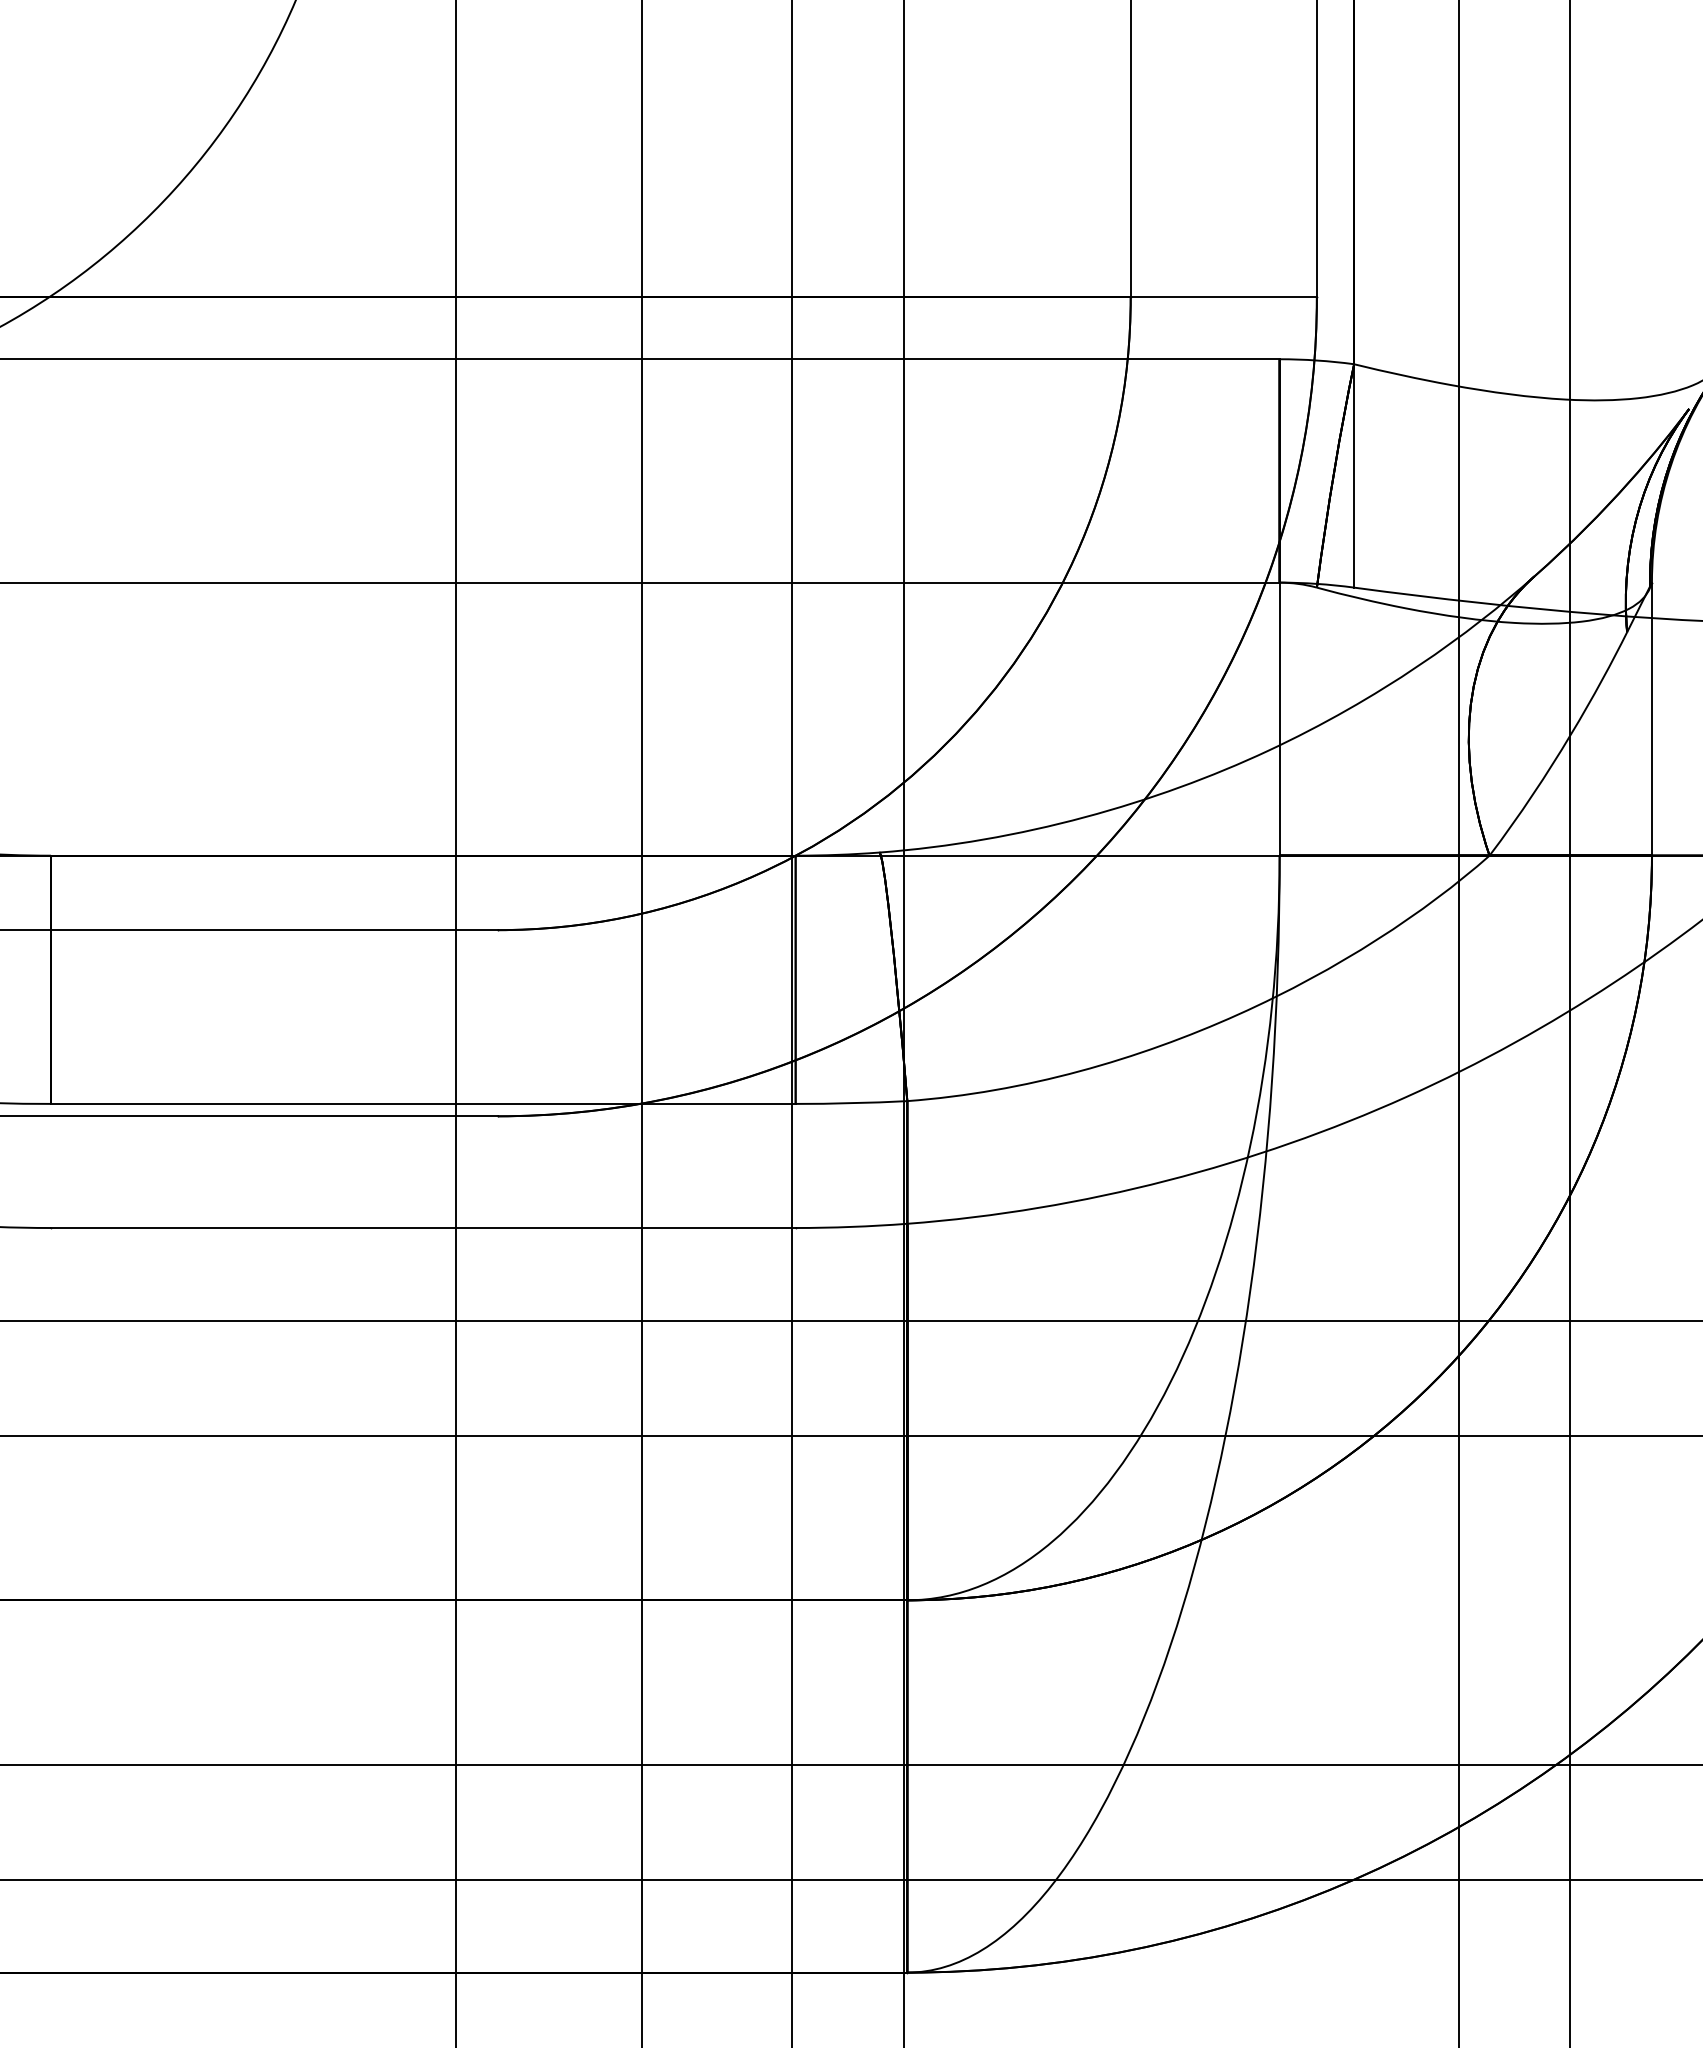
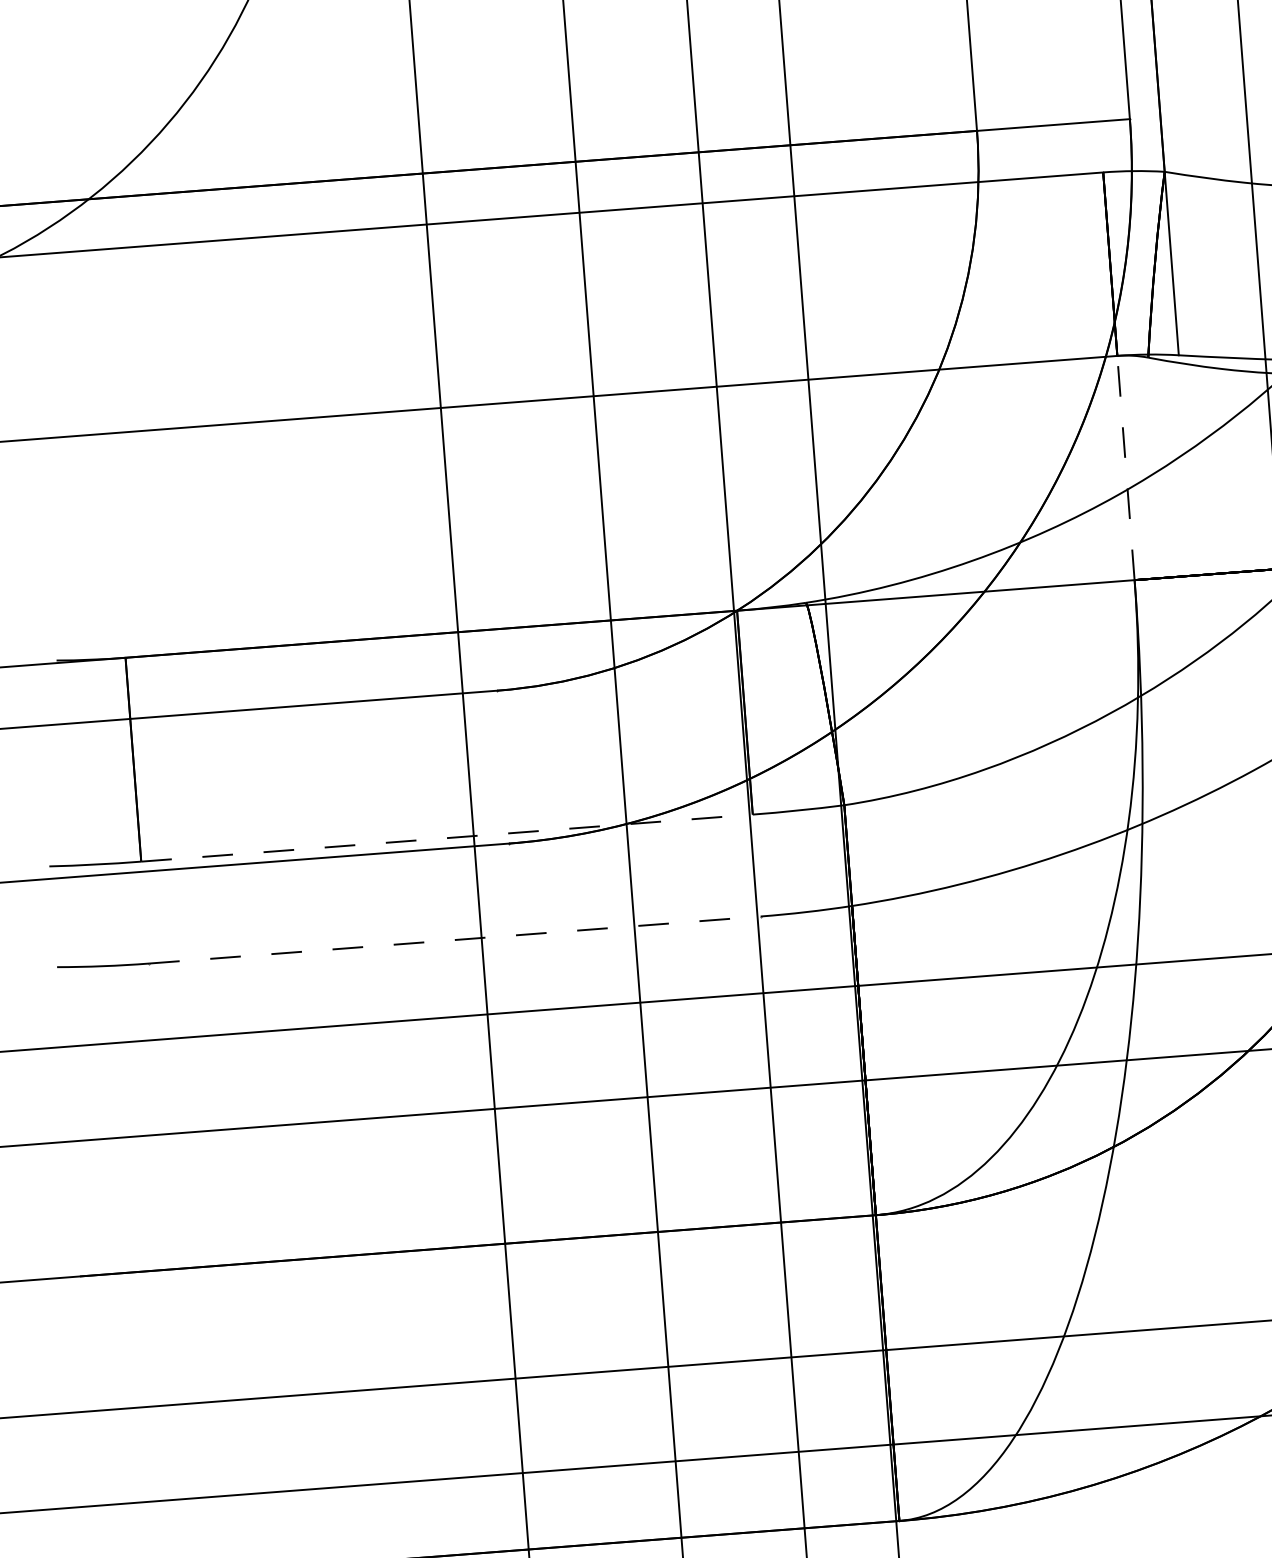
line: (1279, 719) -> (1125, 468), solid -> dashed
line: (423, 1103) -> (447, 837), solid -> dashed
line: (423, 1228) -> (455, 940), solid -> dashed

